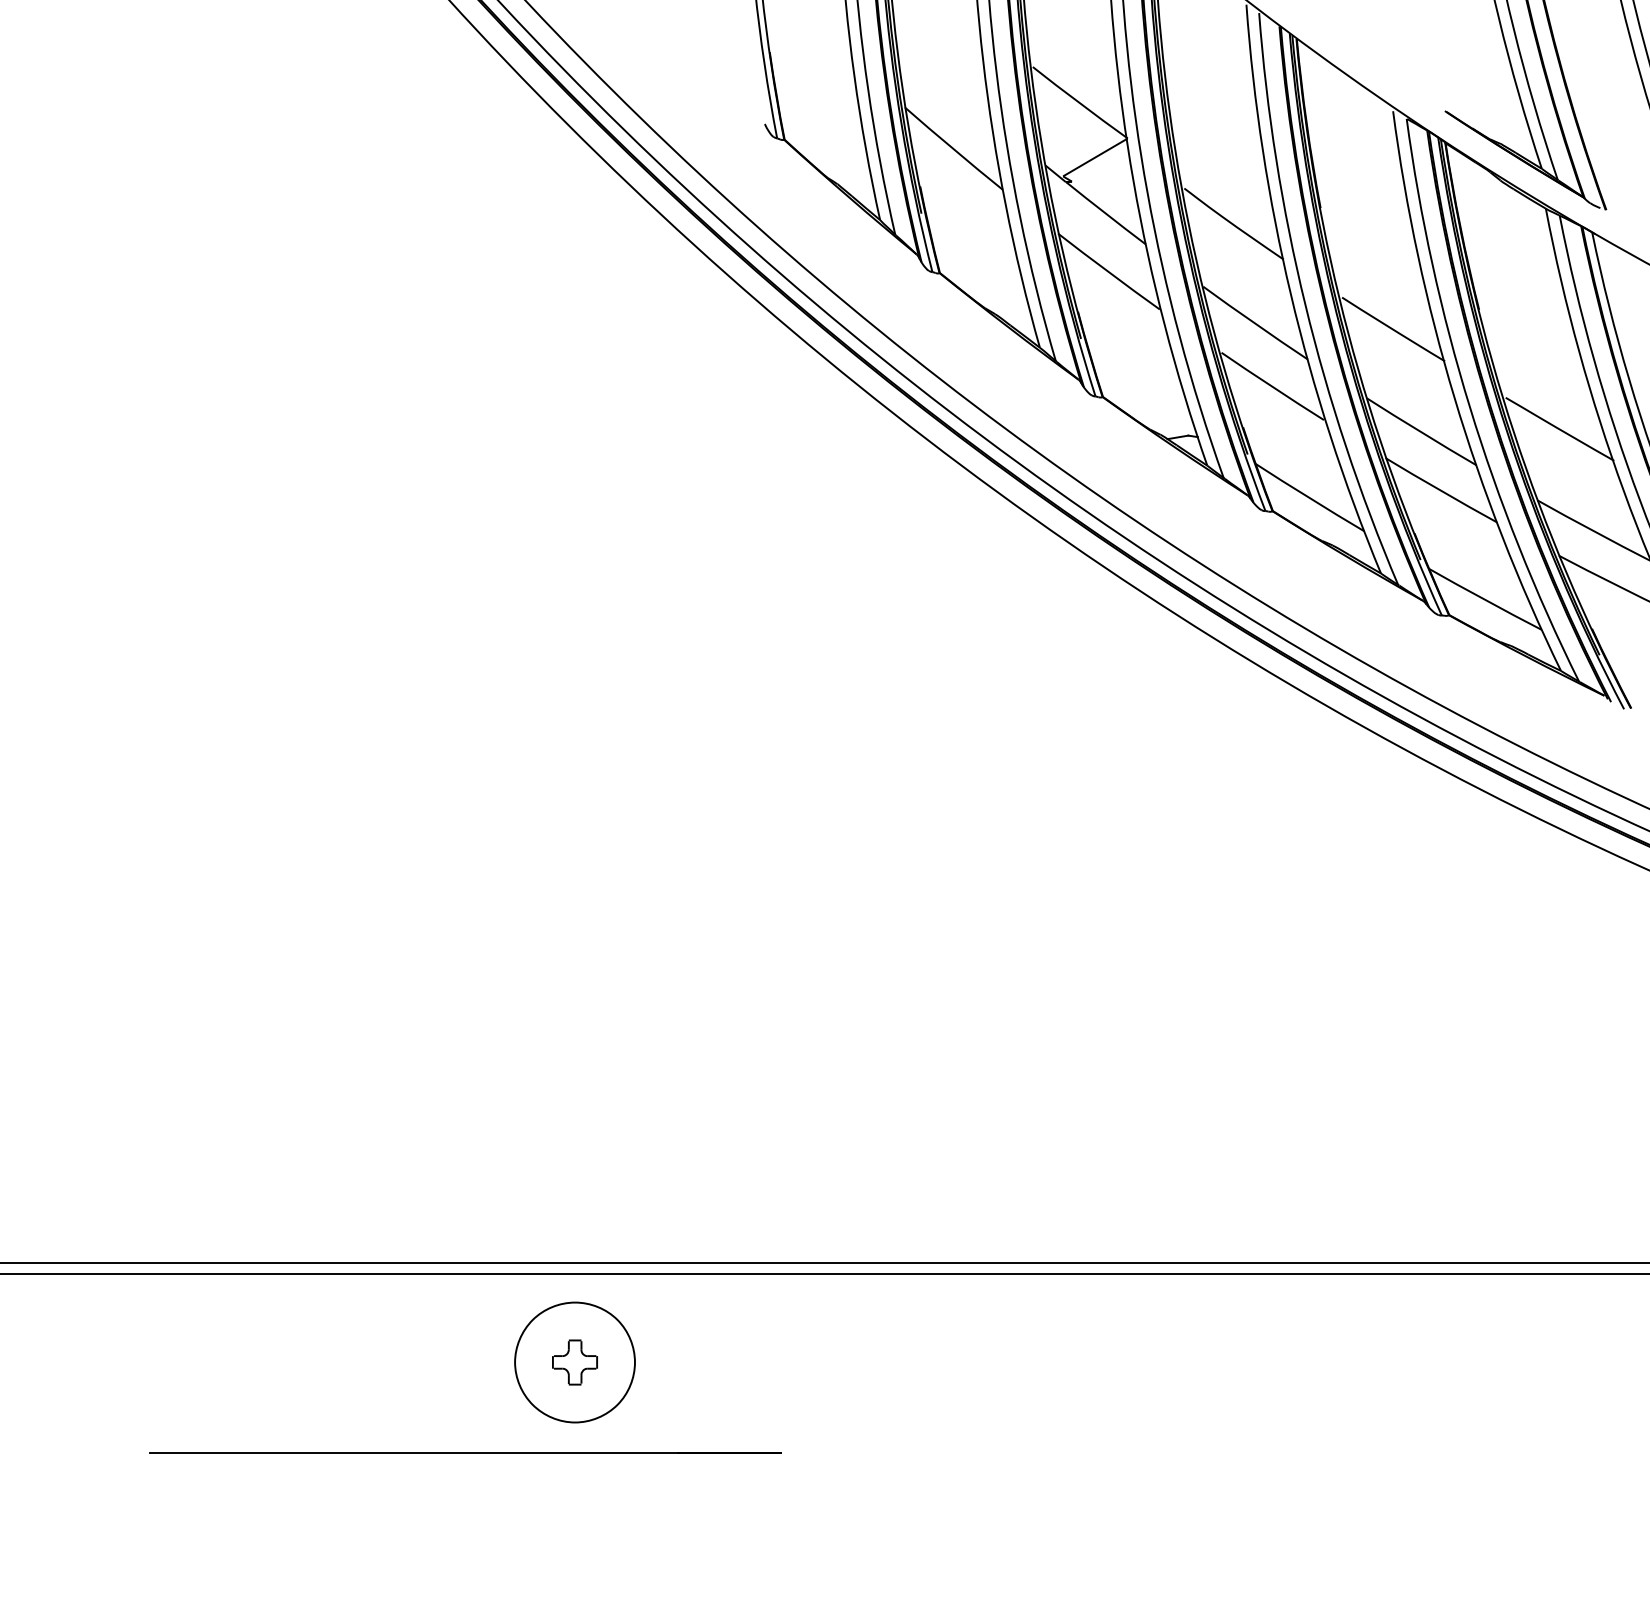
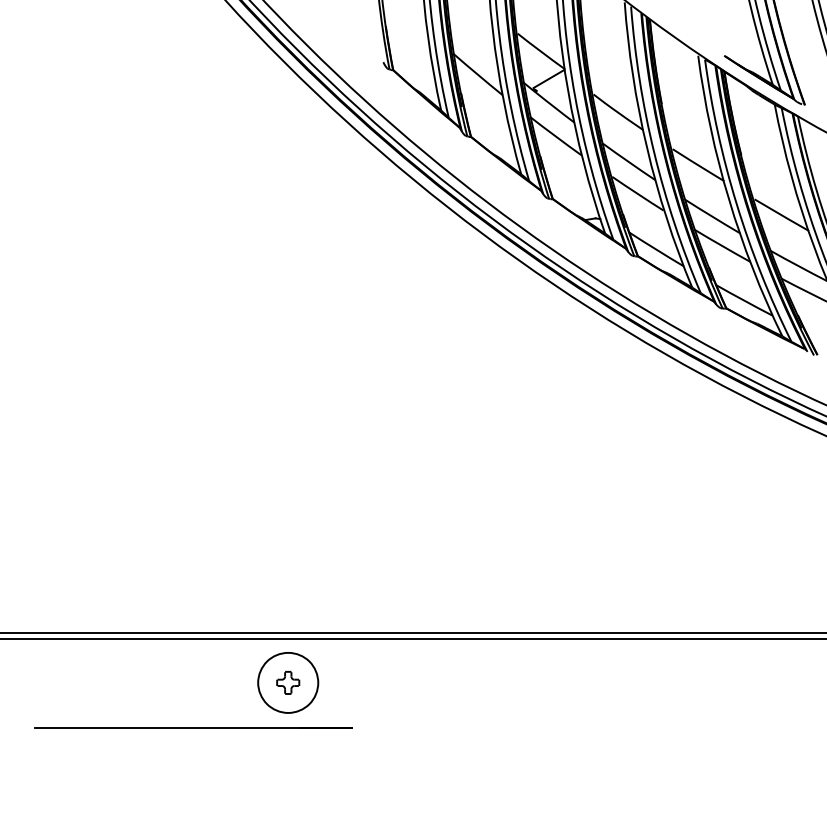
line: (465, 1451) -> (193, 727), moved

